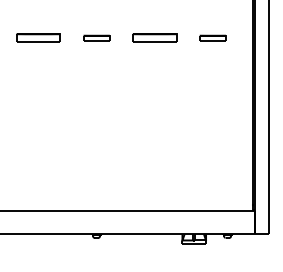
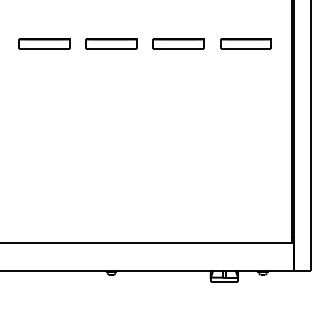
part: (96, 37) -> (111, 43), size x1.67
part: (212, 37) -> (245, 43), size x1.67

